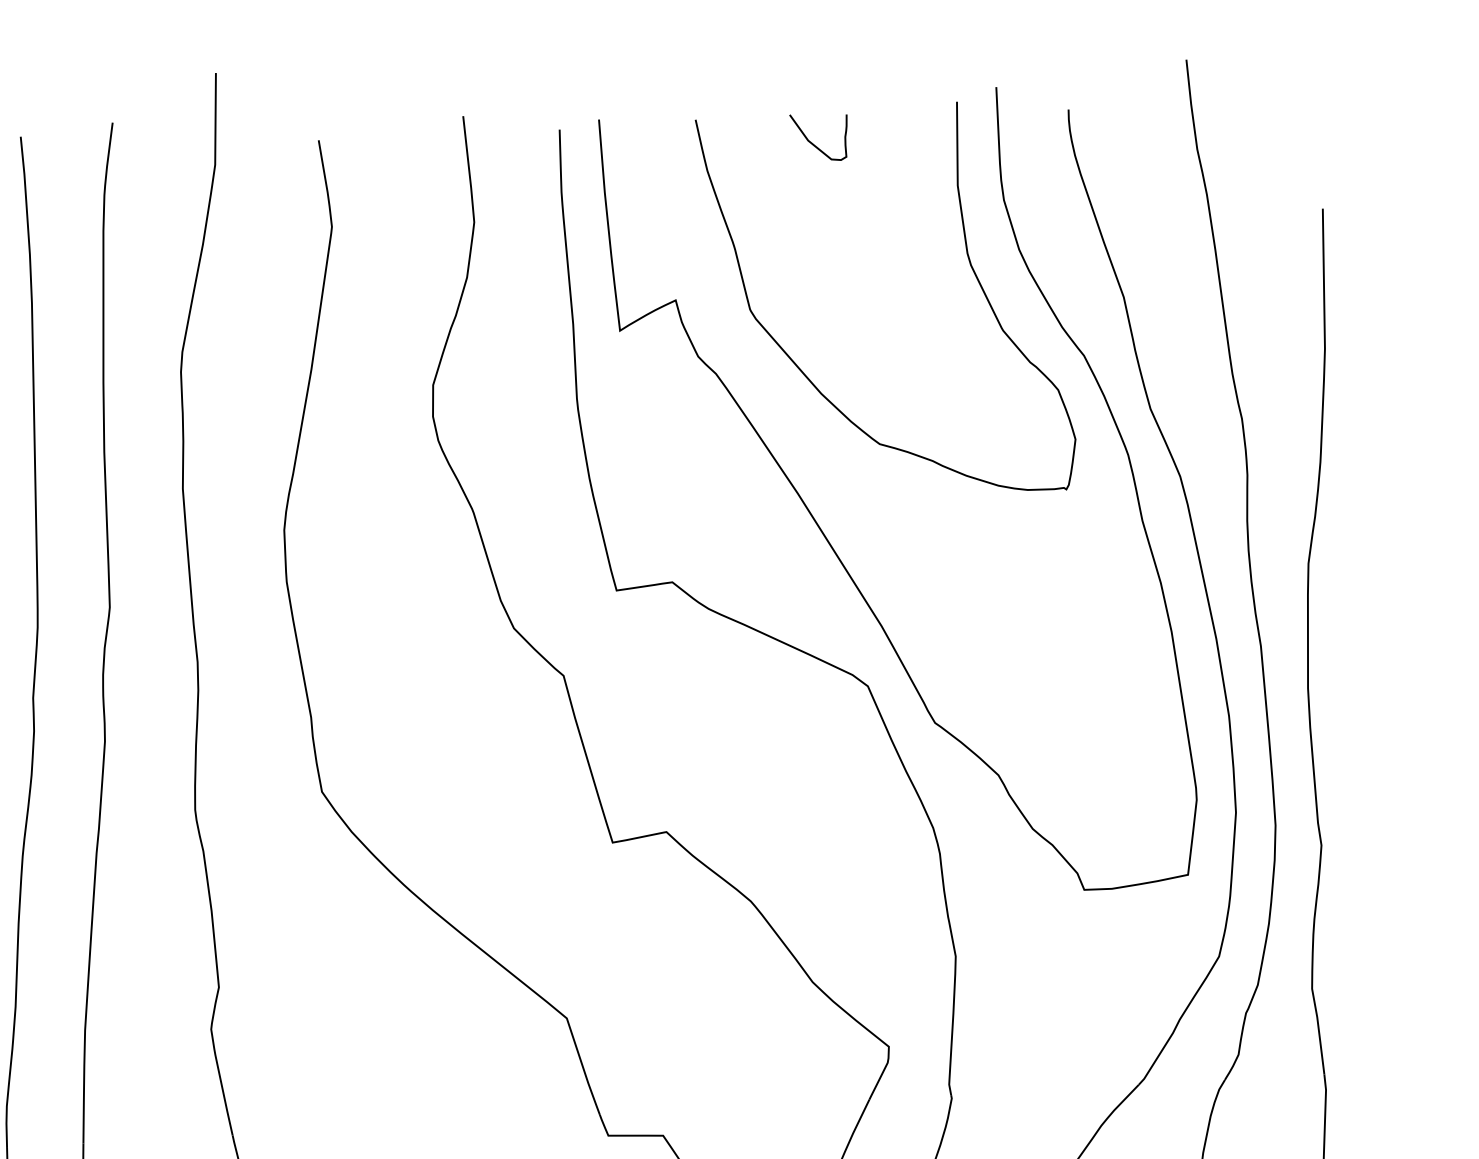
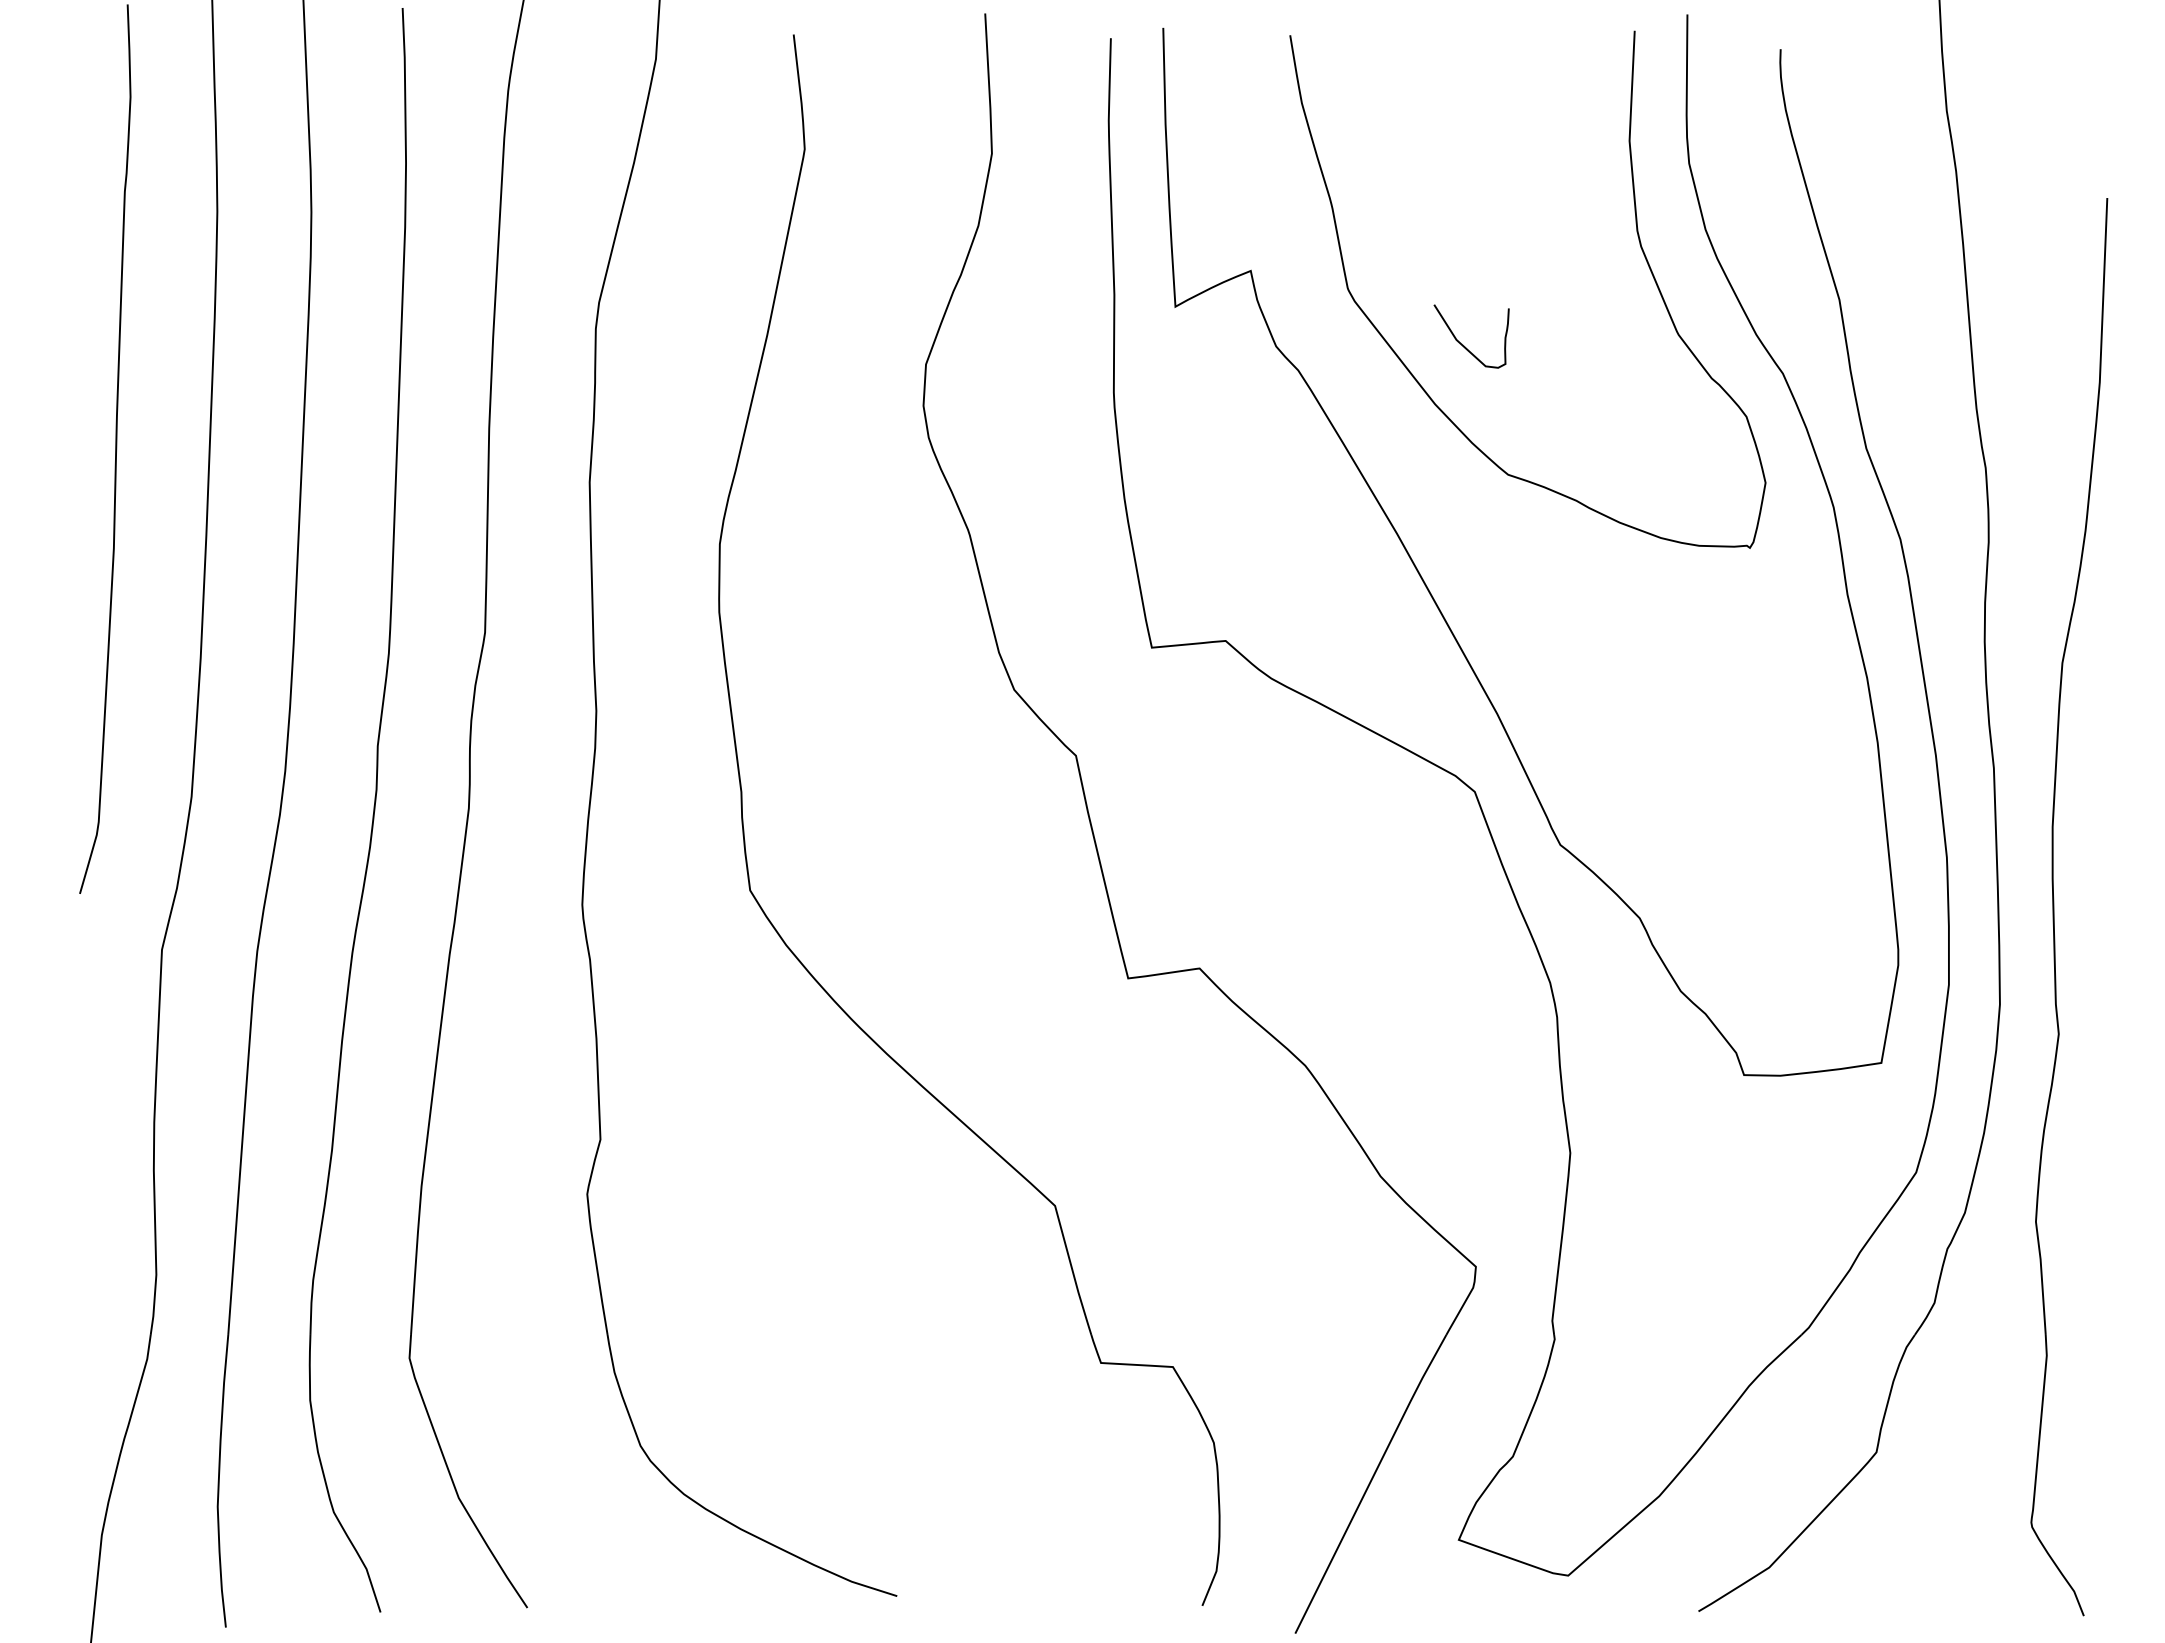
curve: (813, 143) -> (1463, 344), moved

